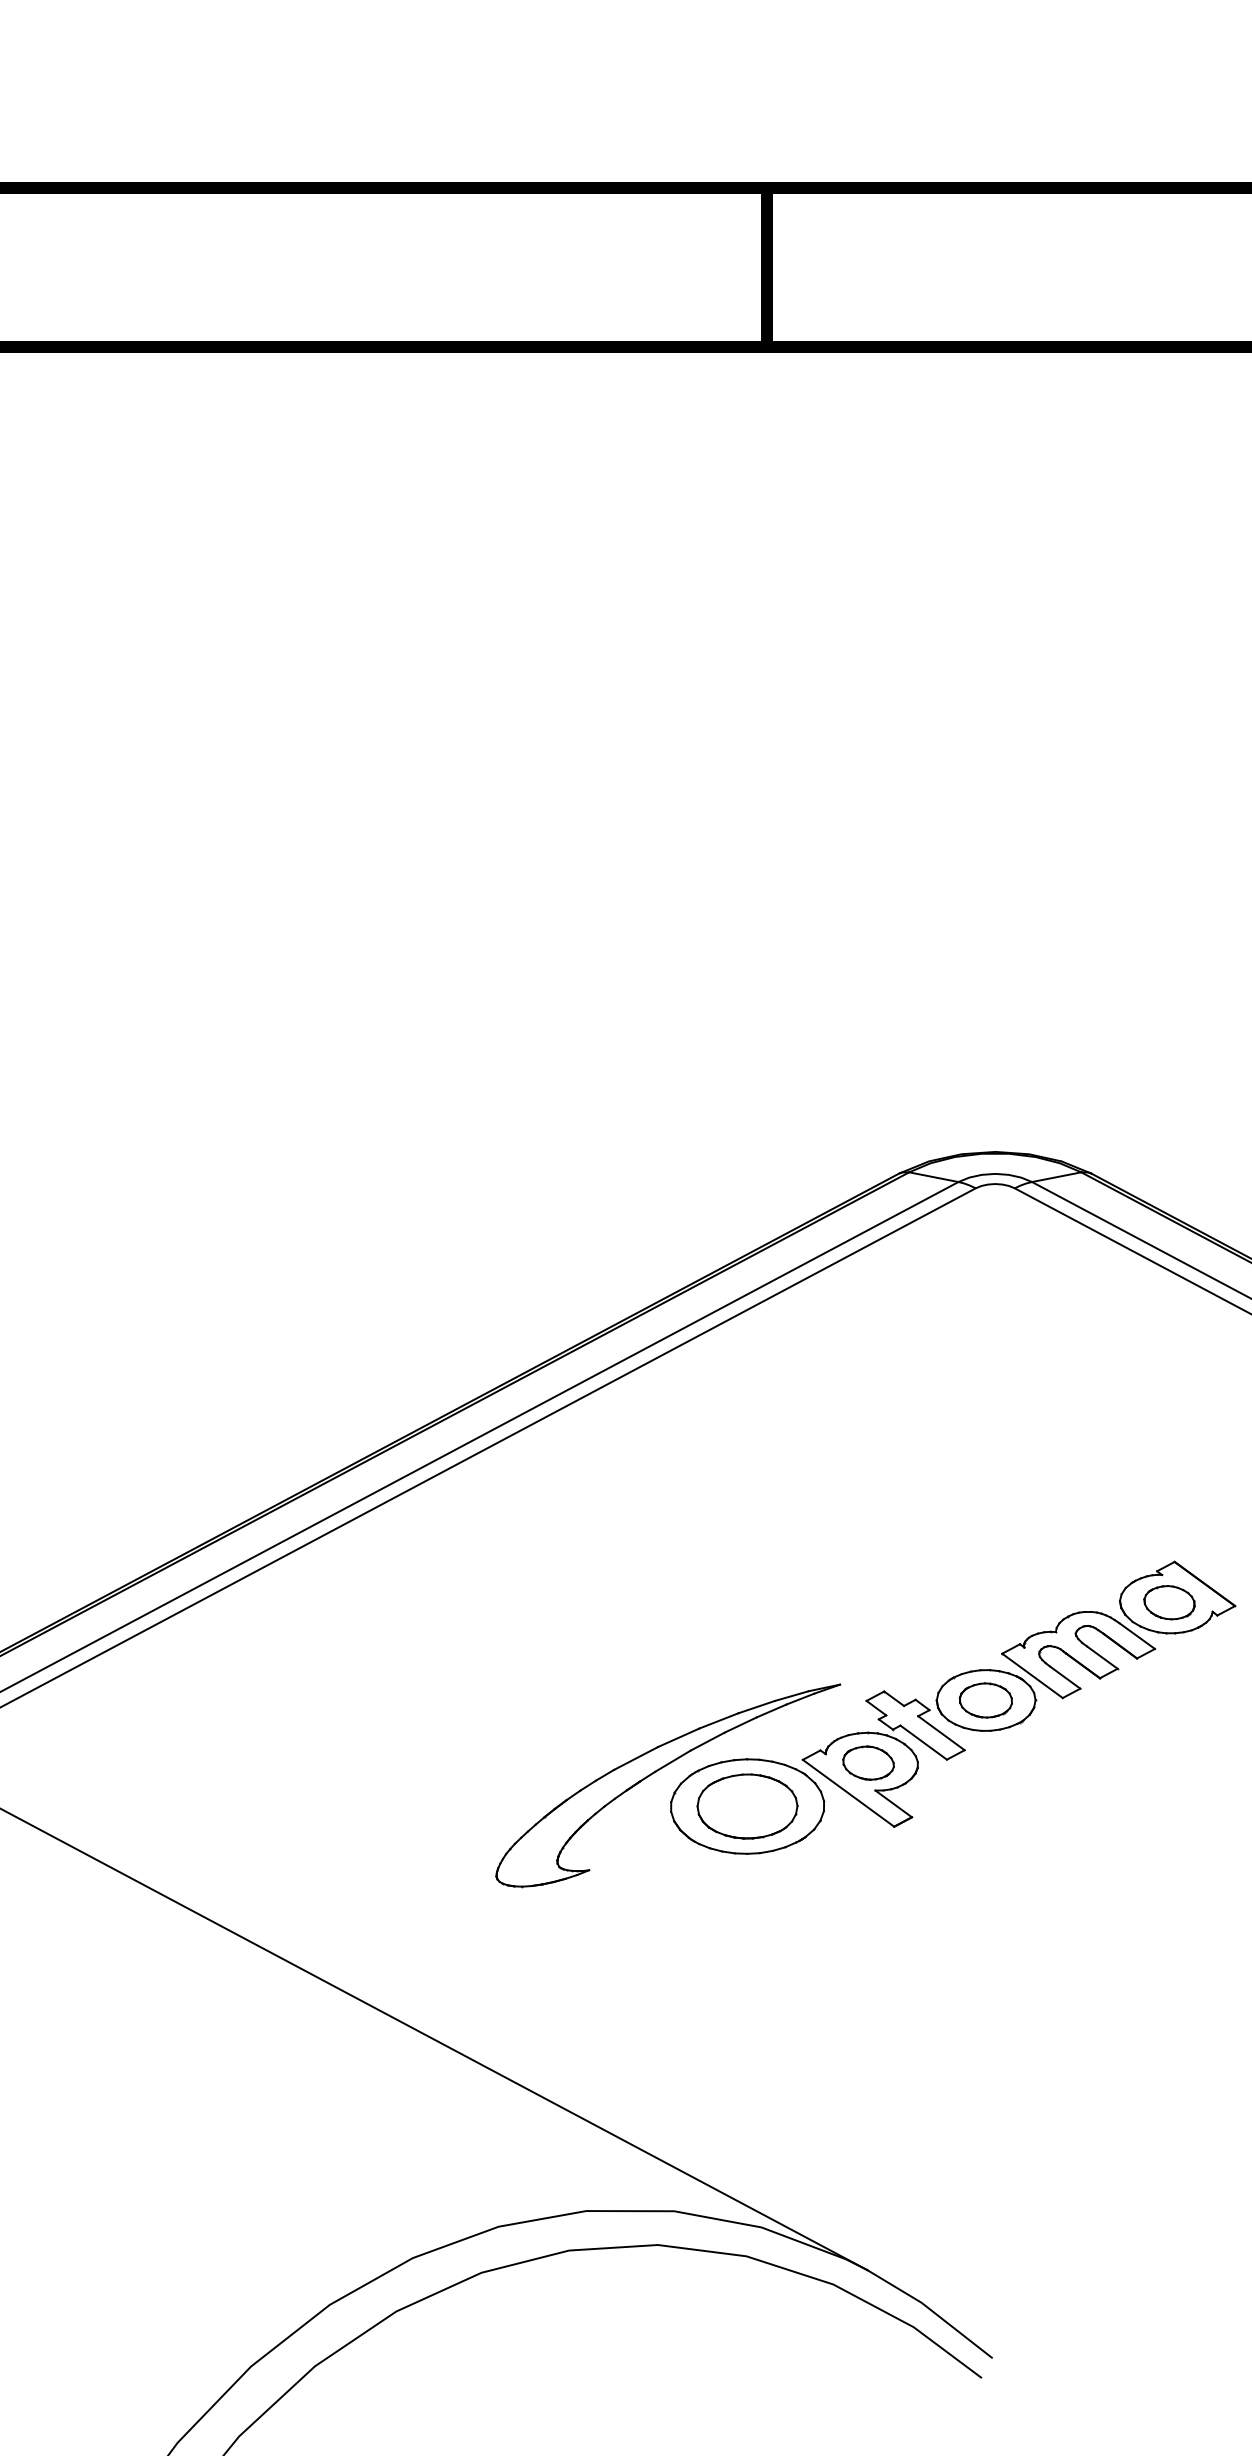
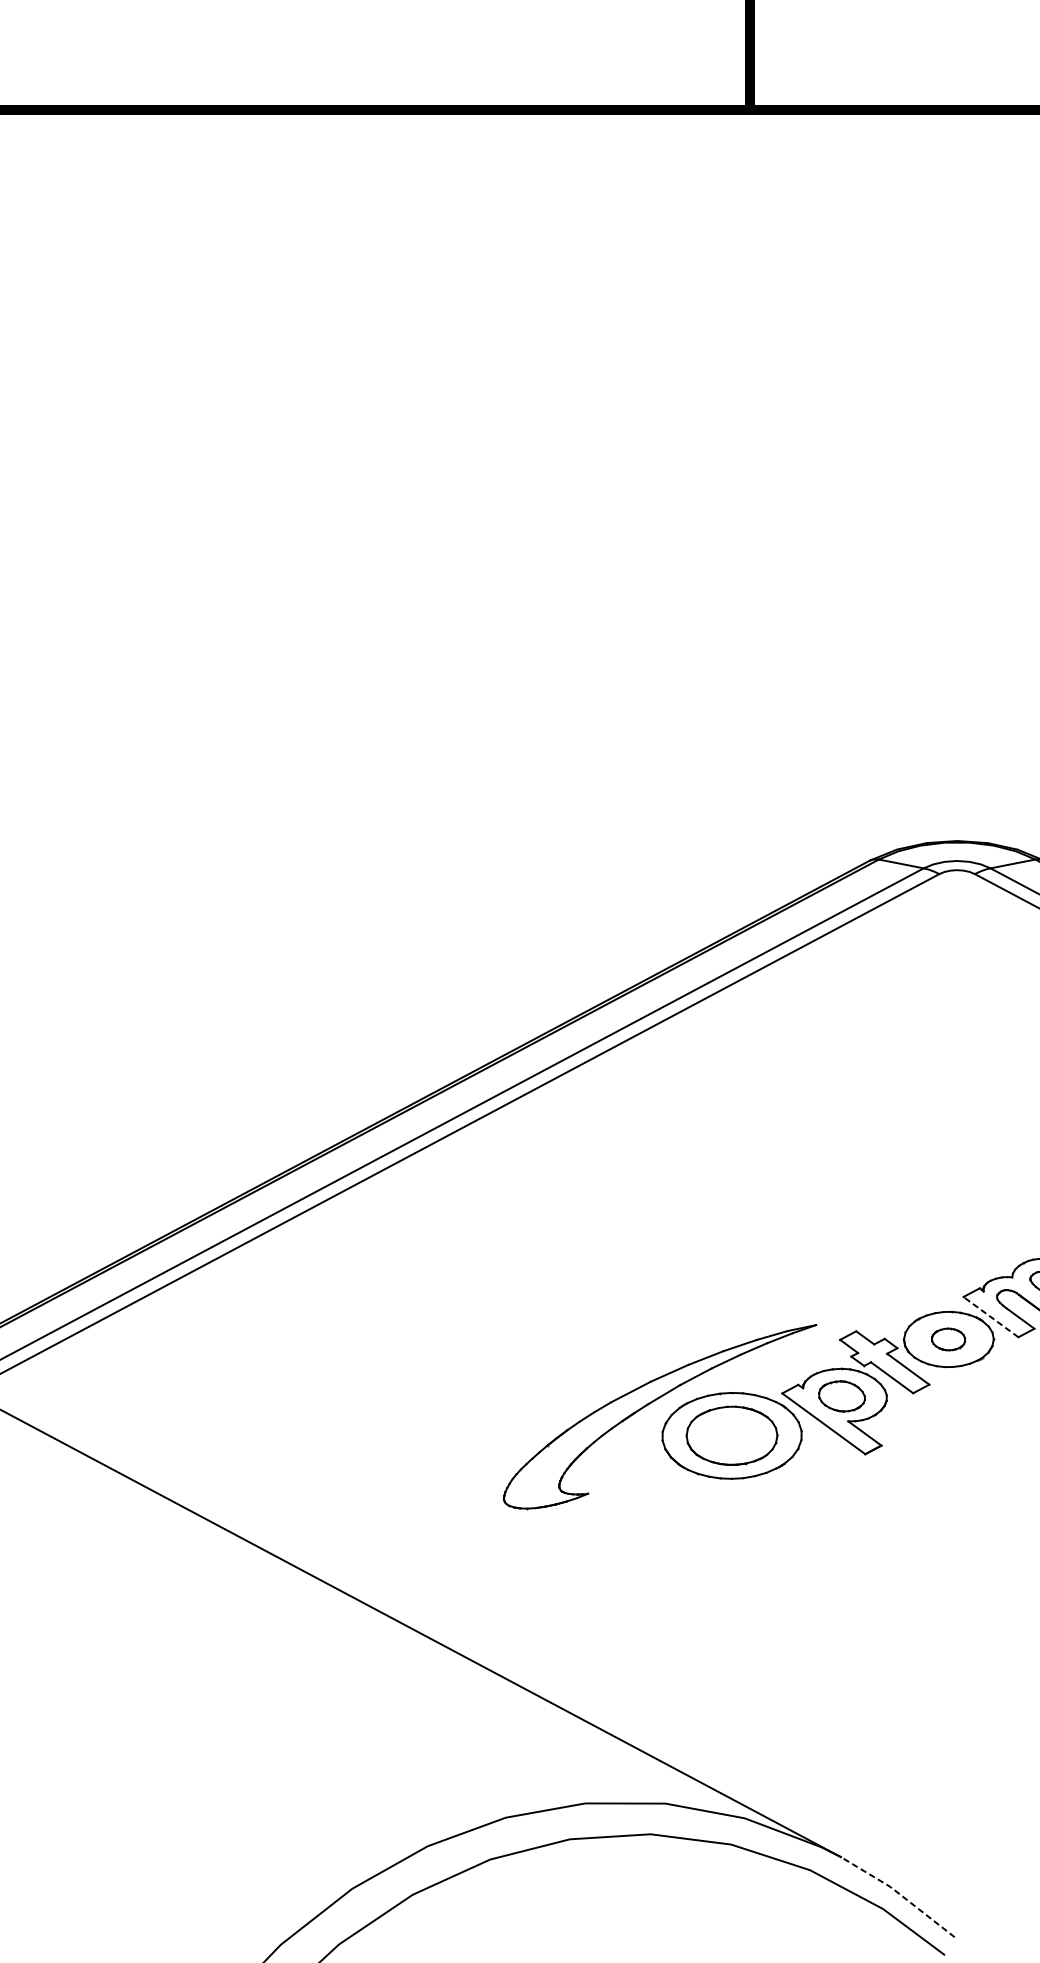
line: (1032, 1675) -> (990, 1316), solid -> dashed
part: (985, 1700) -> (948, 1339), size x0.7
line: (931, 2310) -> (899, 1893), solid -> dashed

